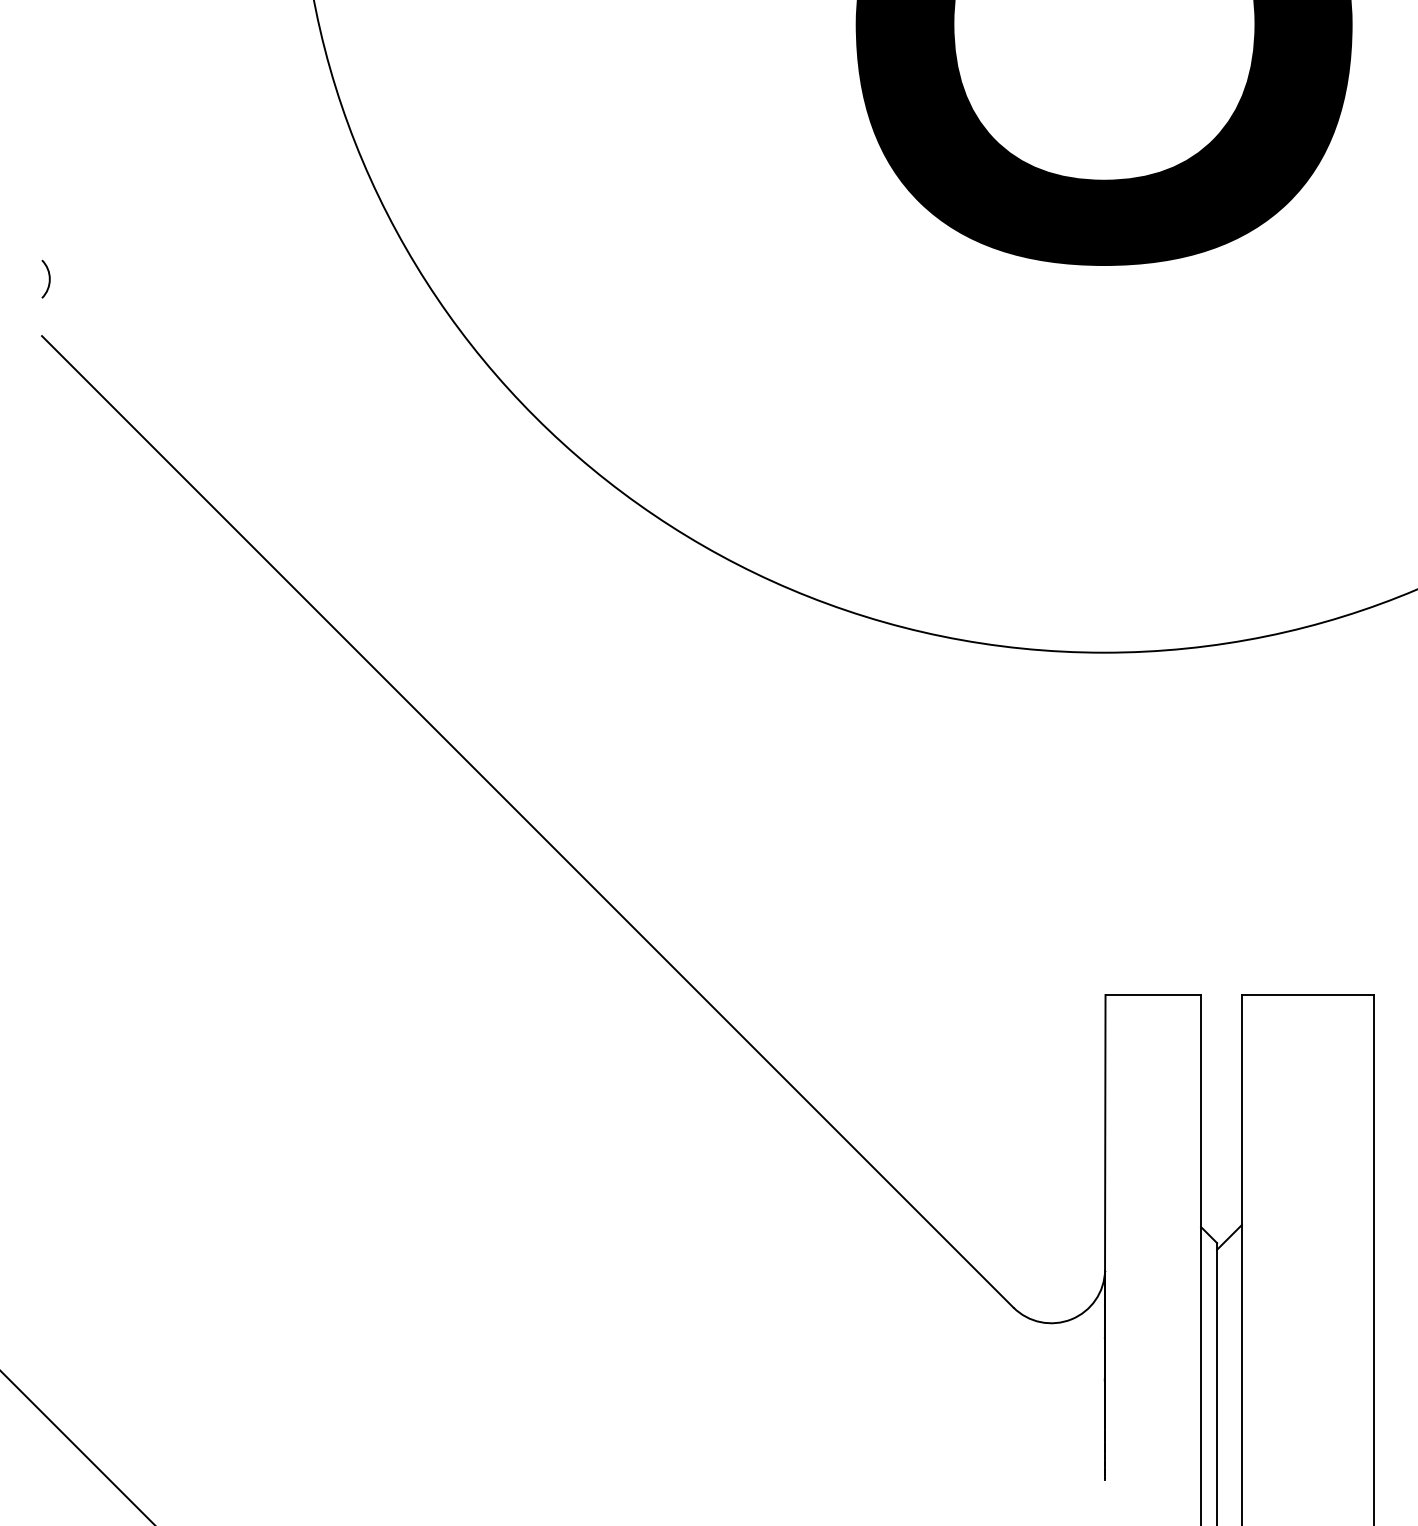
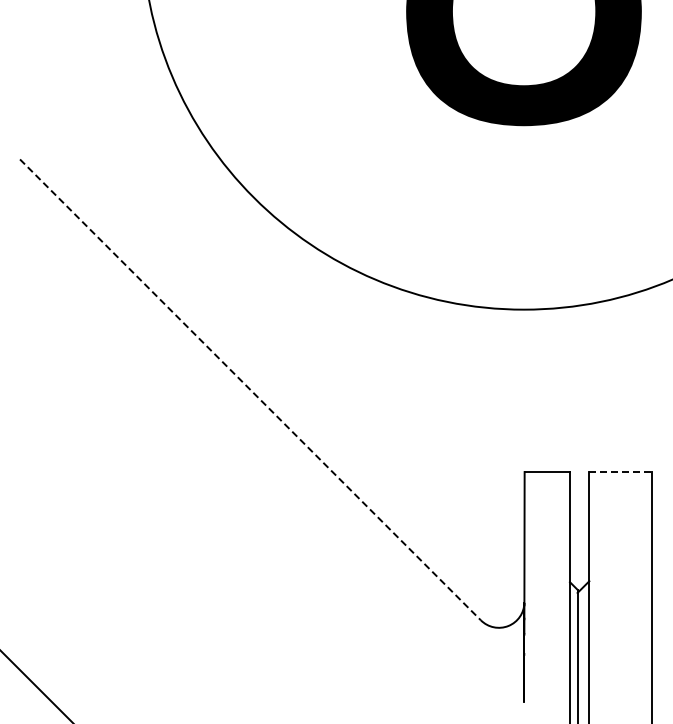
arc: (47, 279) -> (22, 132), removed
line: (527, 820) -> (250, 389), solid -> dashed
line: (1309, 995) -> (621, 472), solid -> dashed

